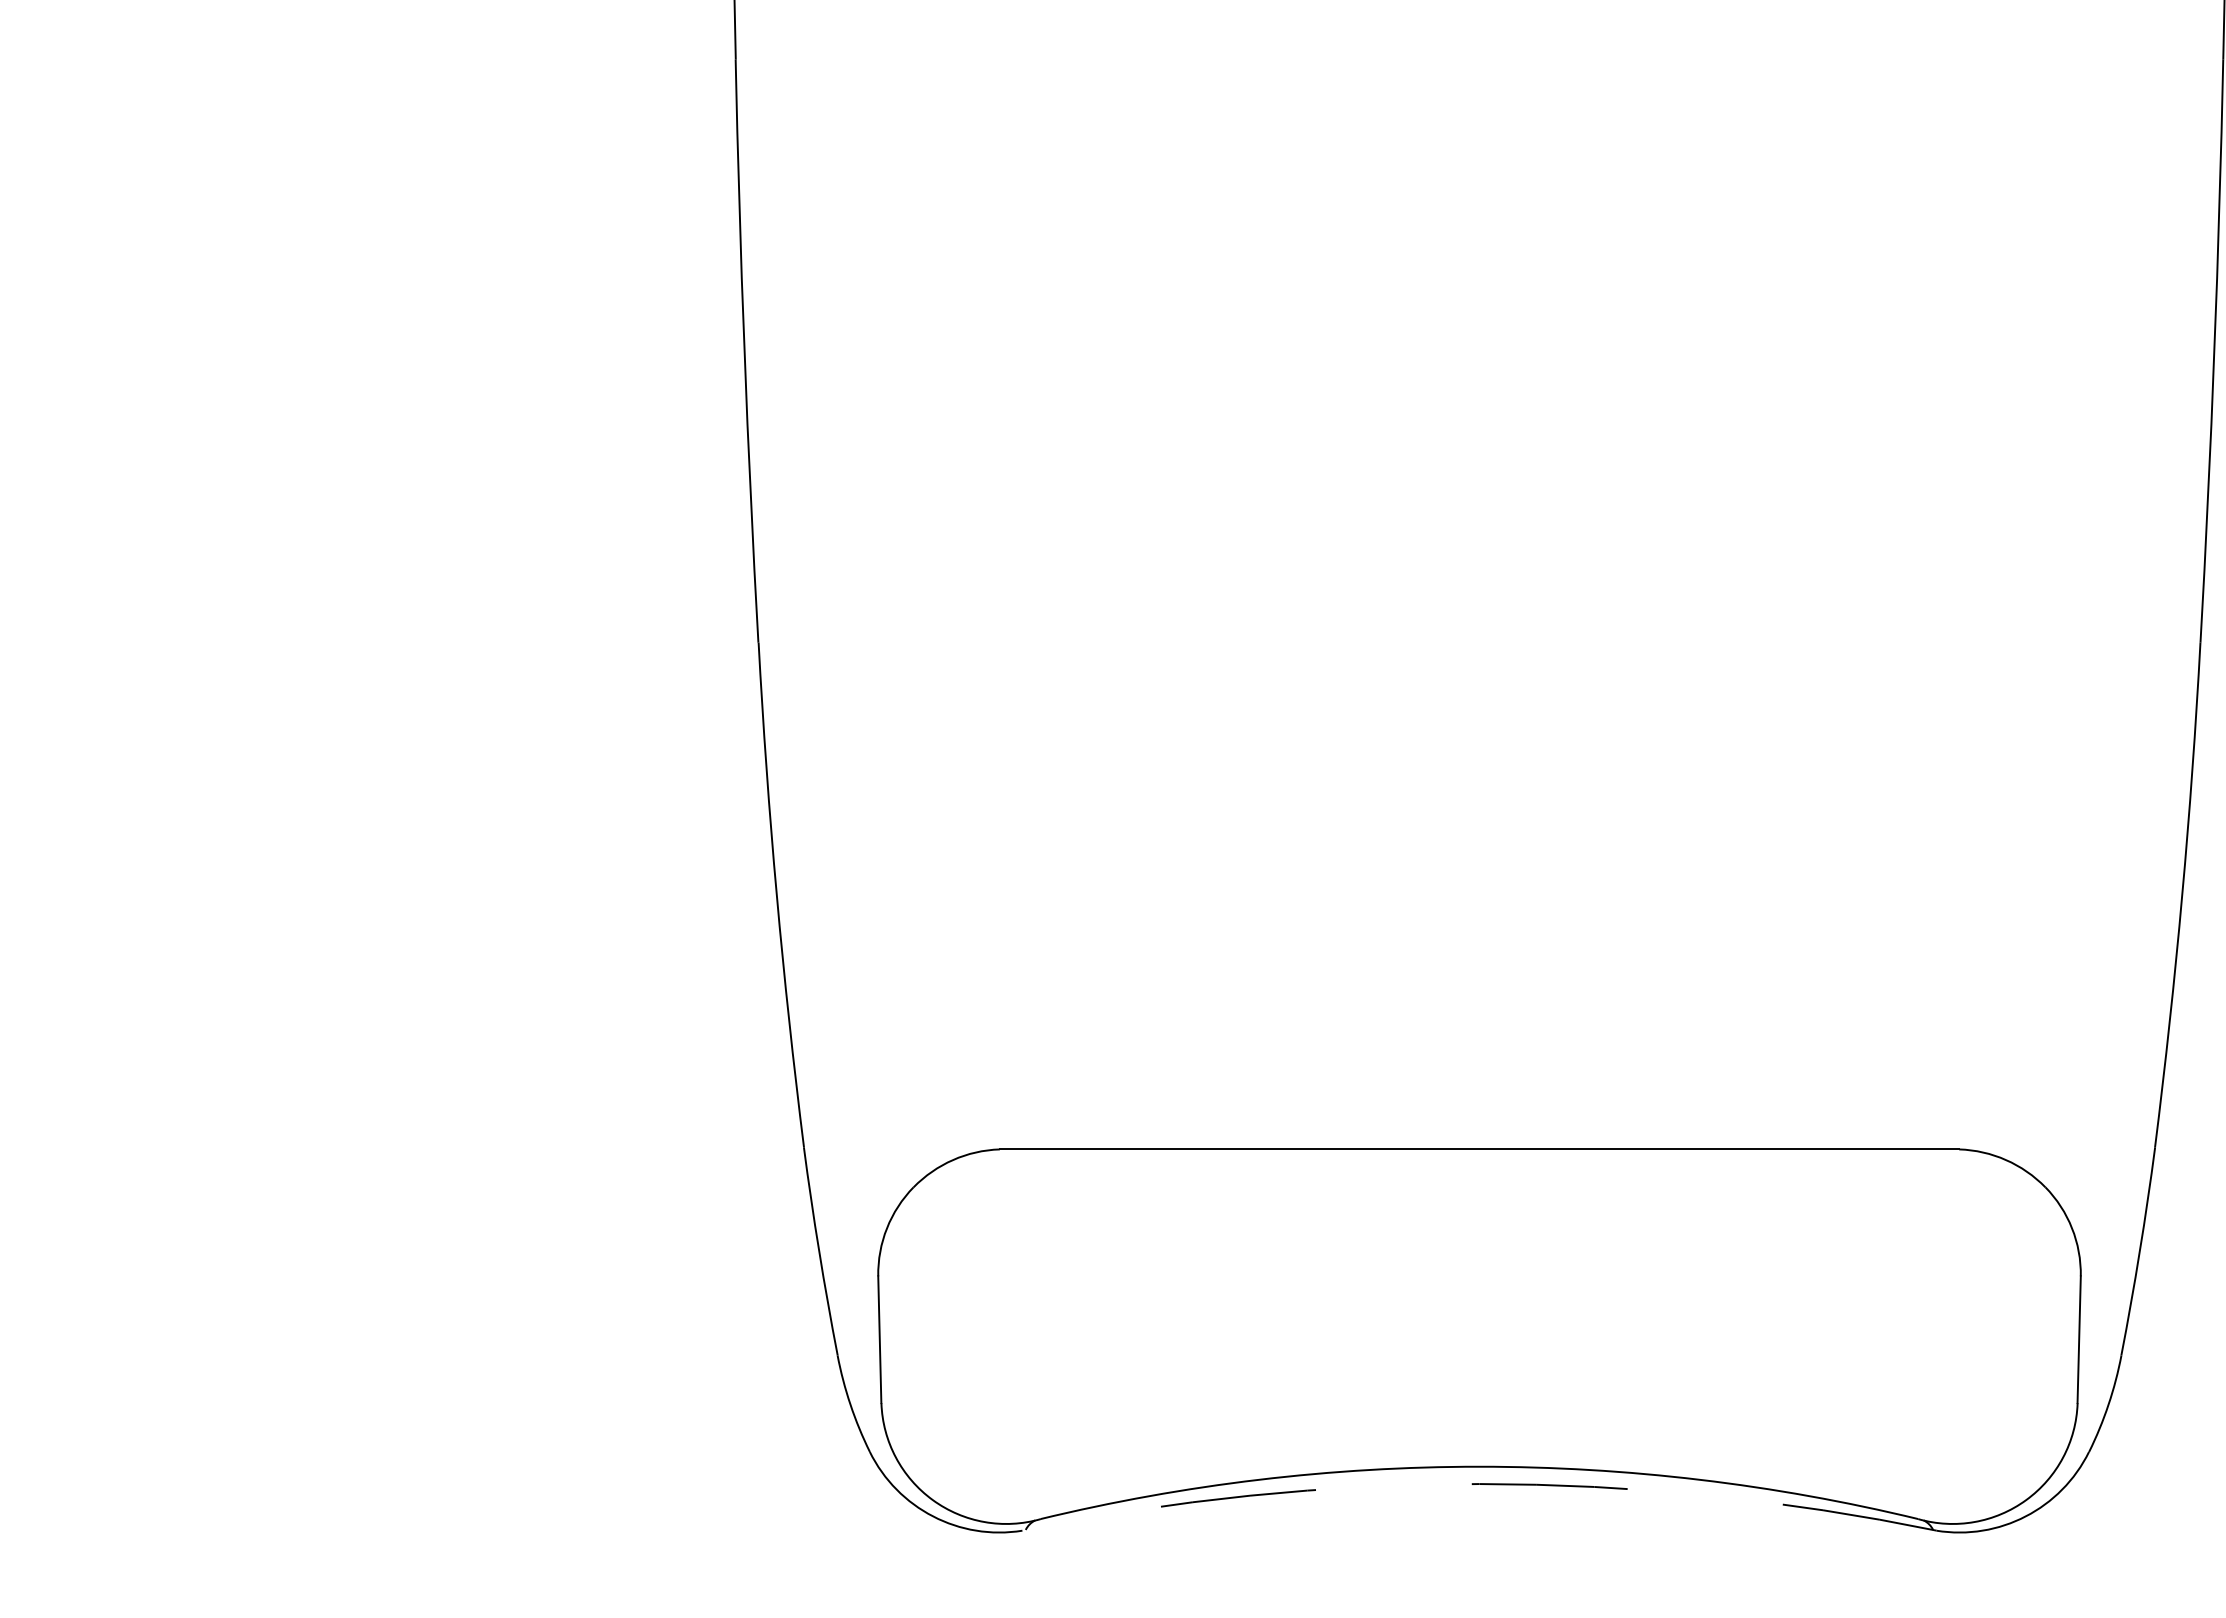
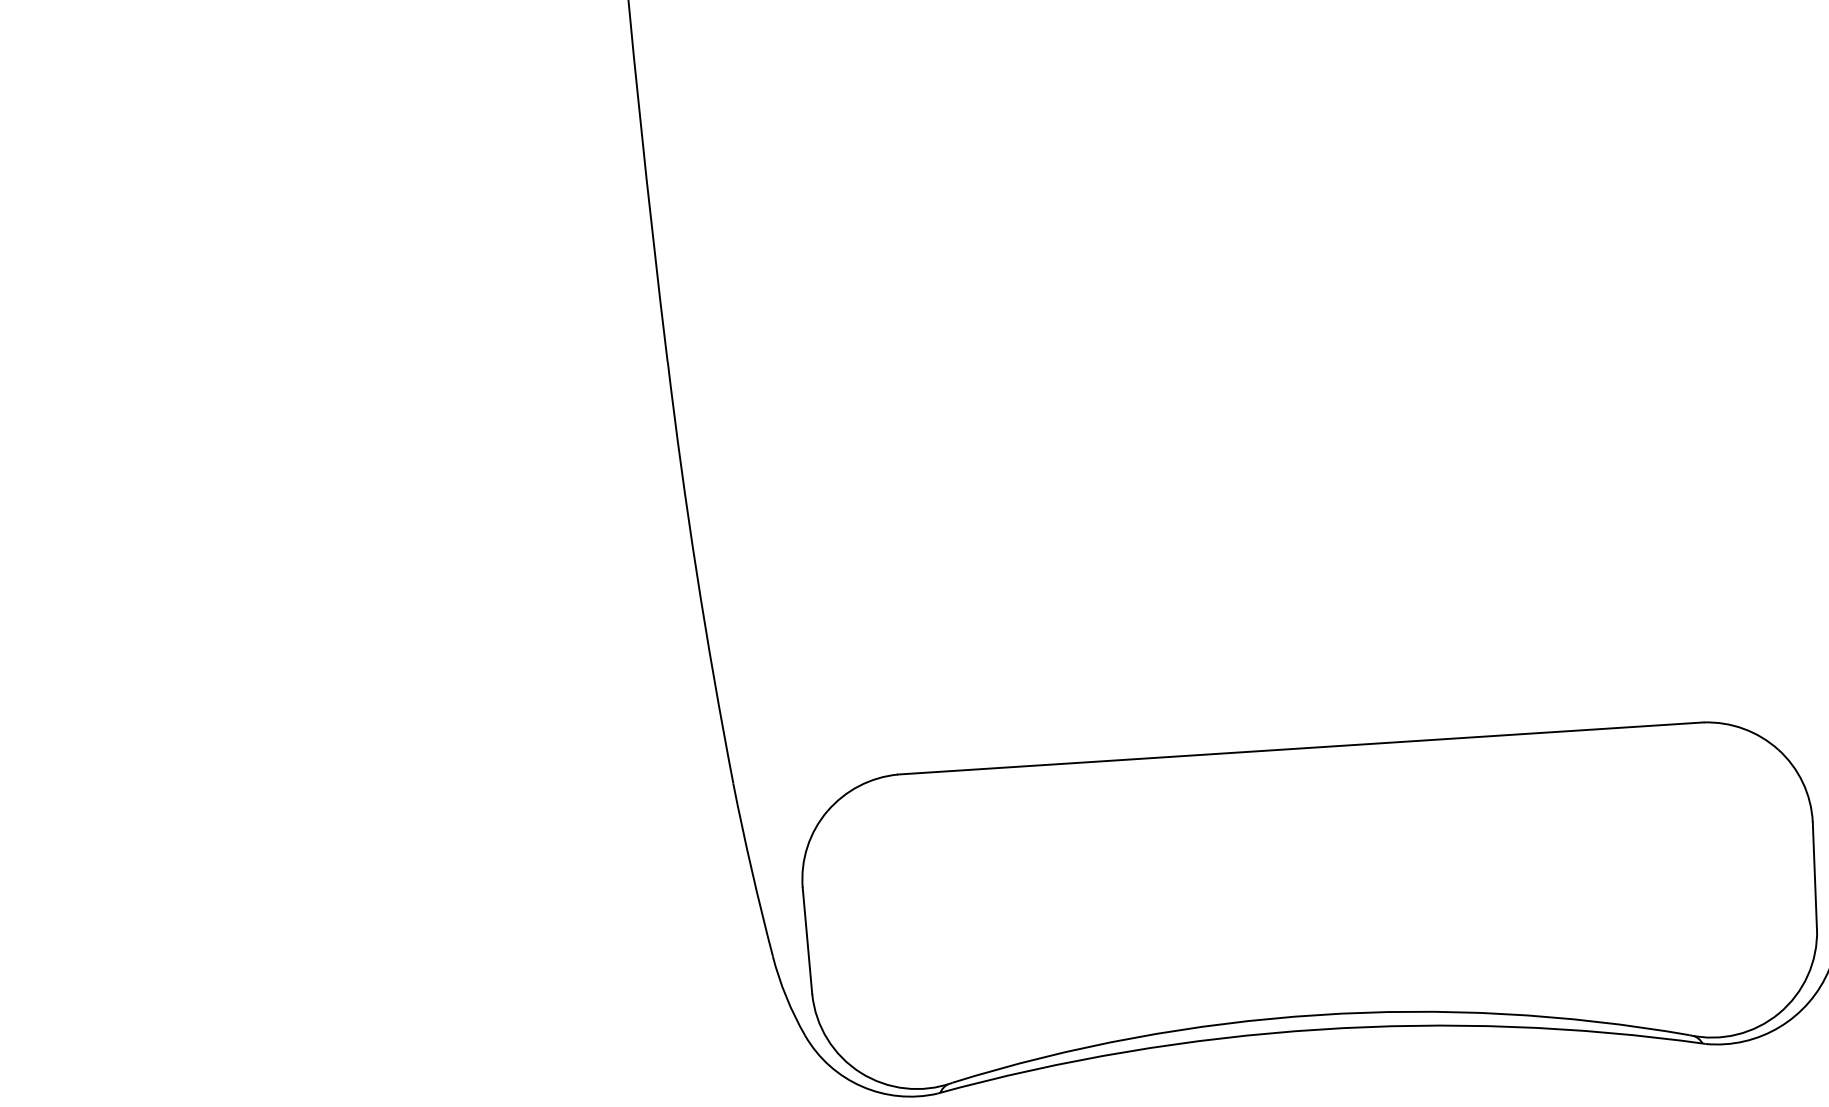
arc: (1479, 1484) -> (1319, 1029), dashed -> solid

